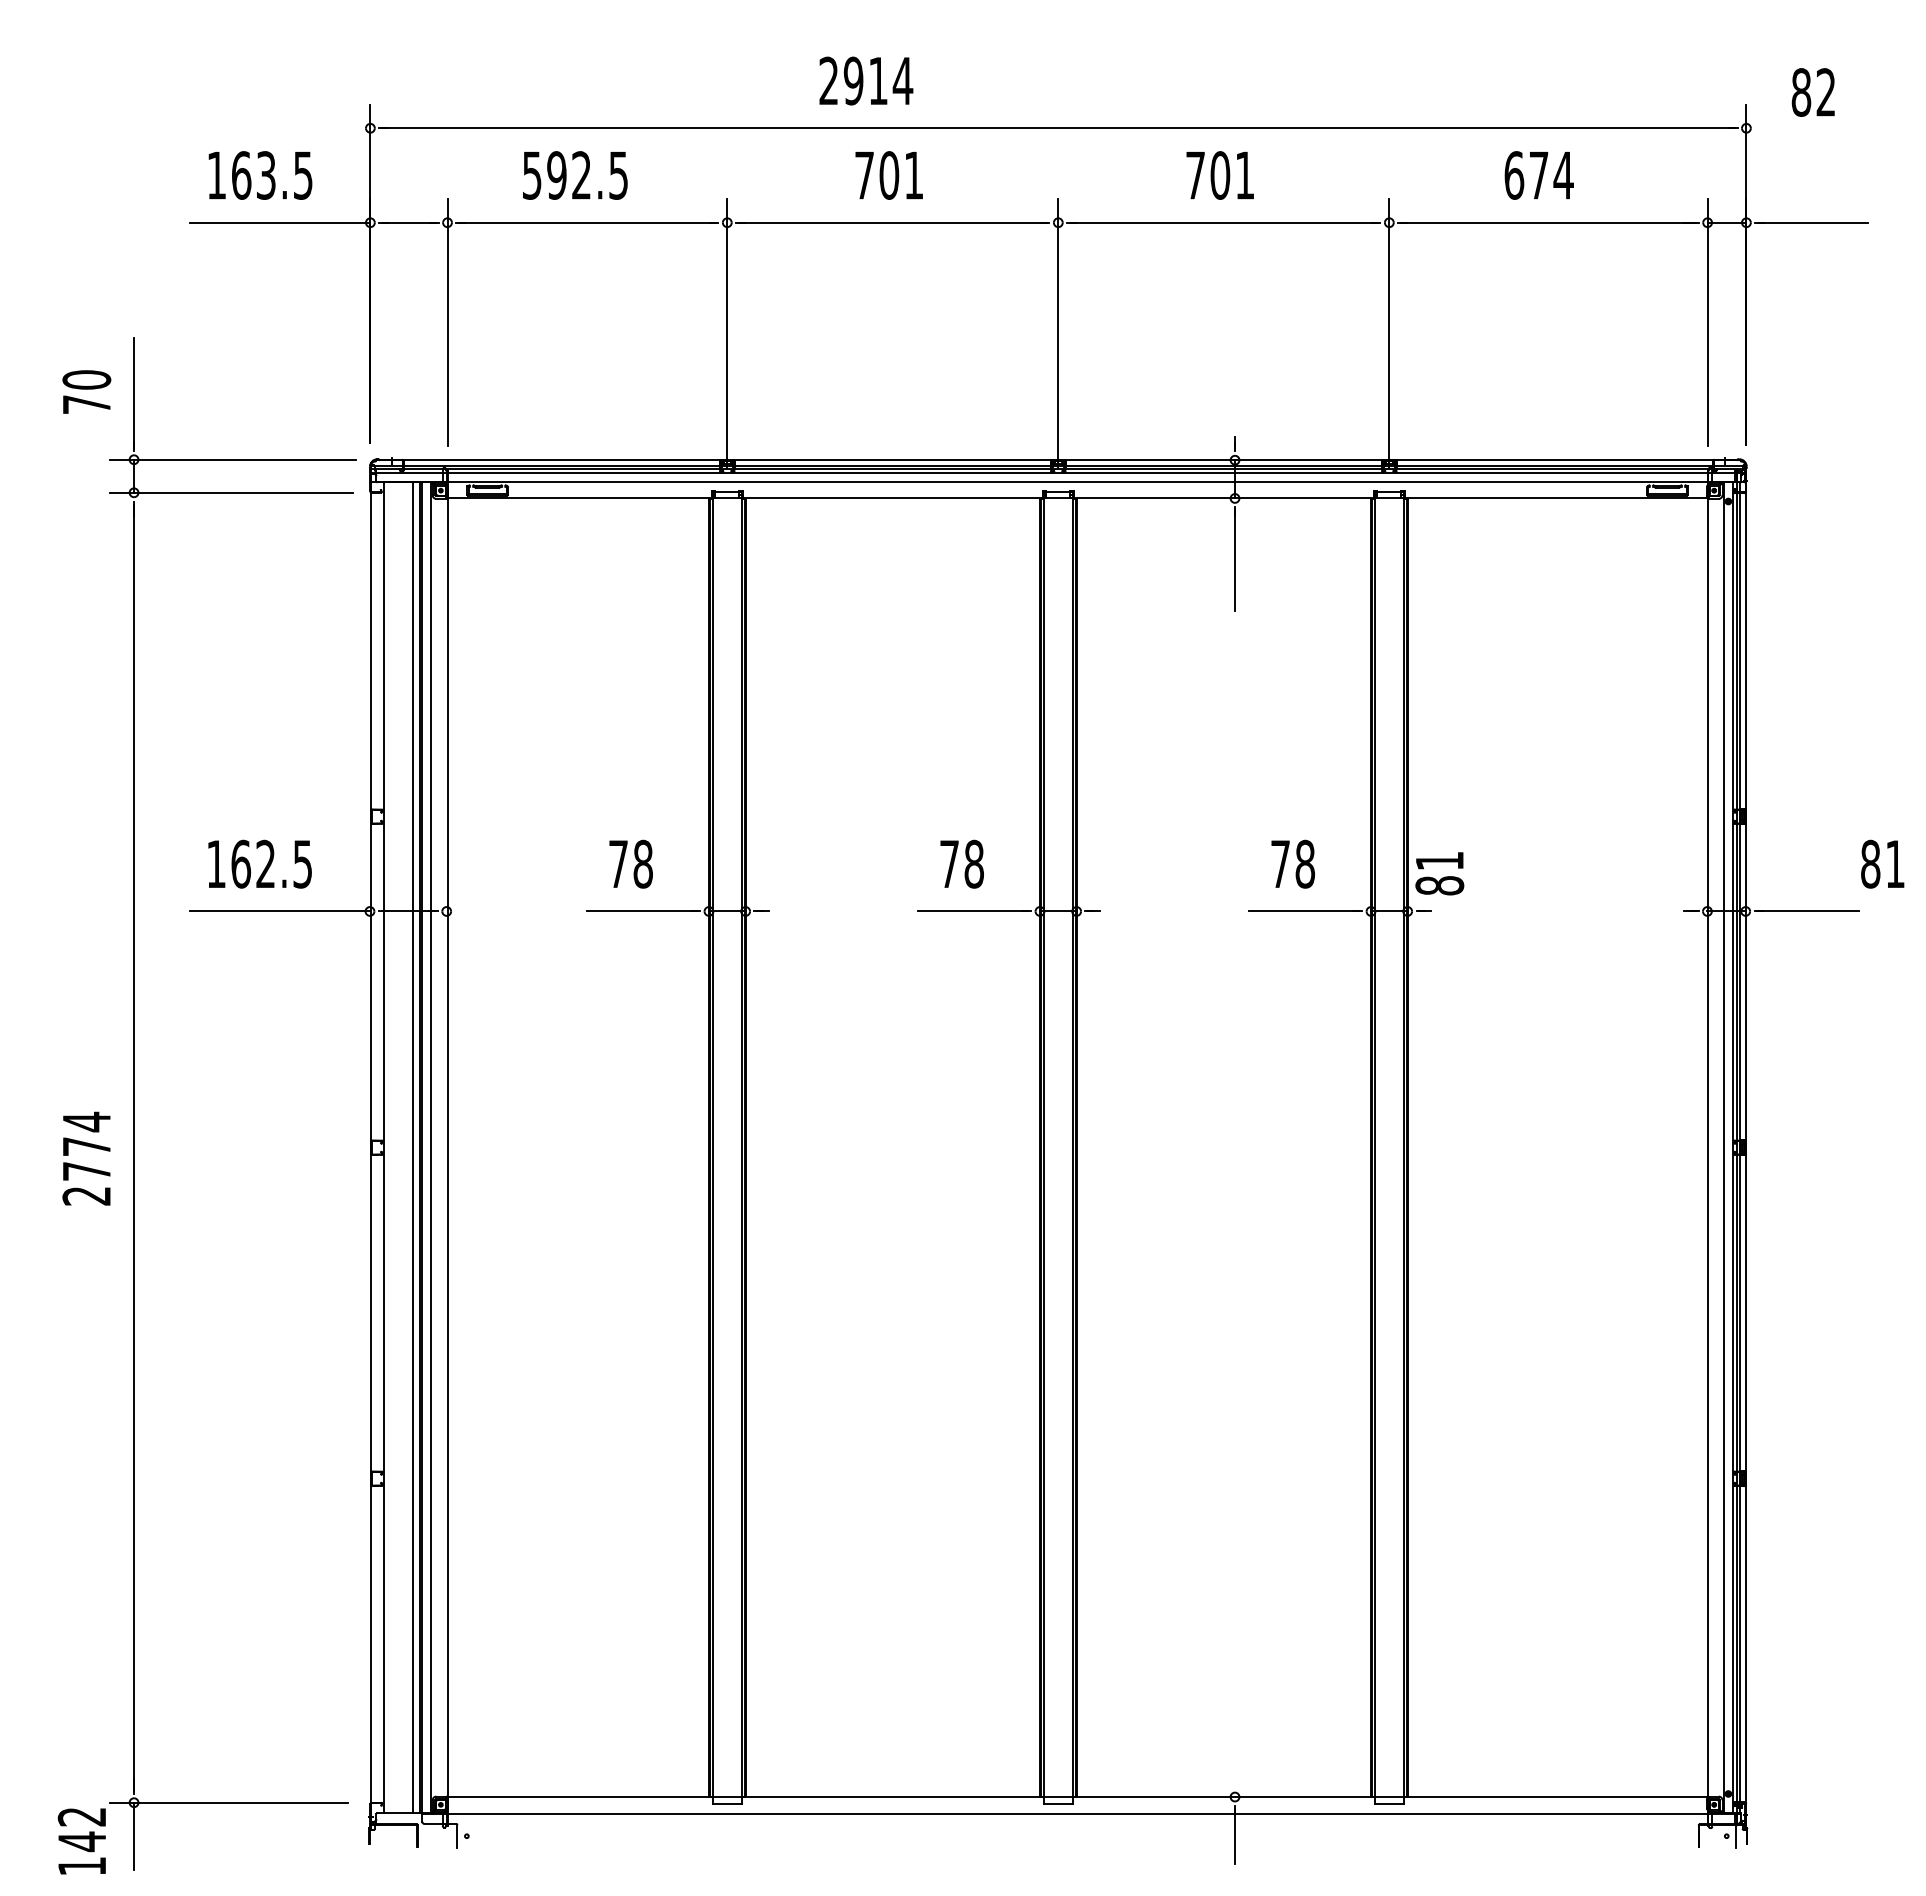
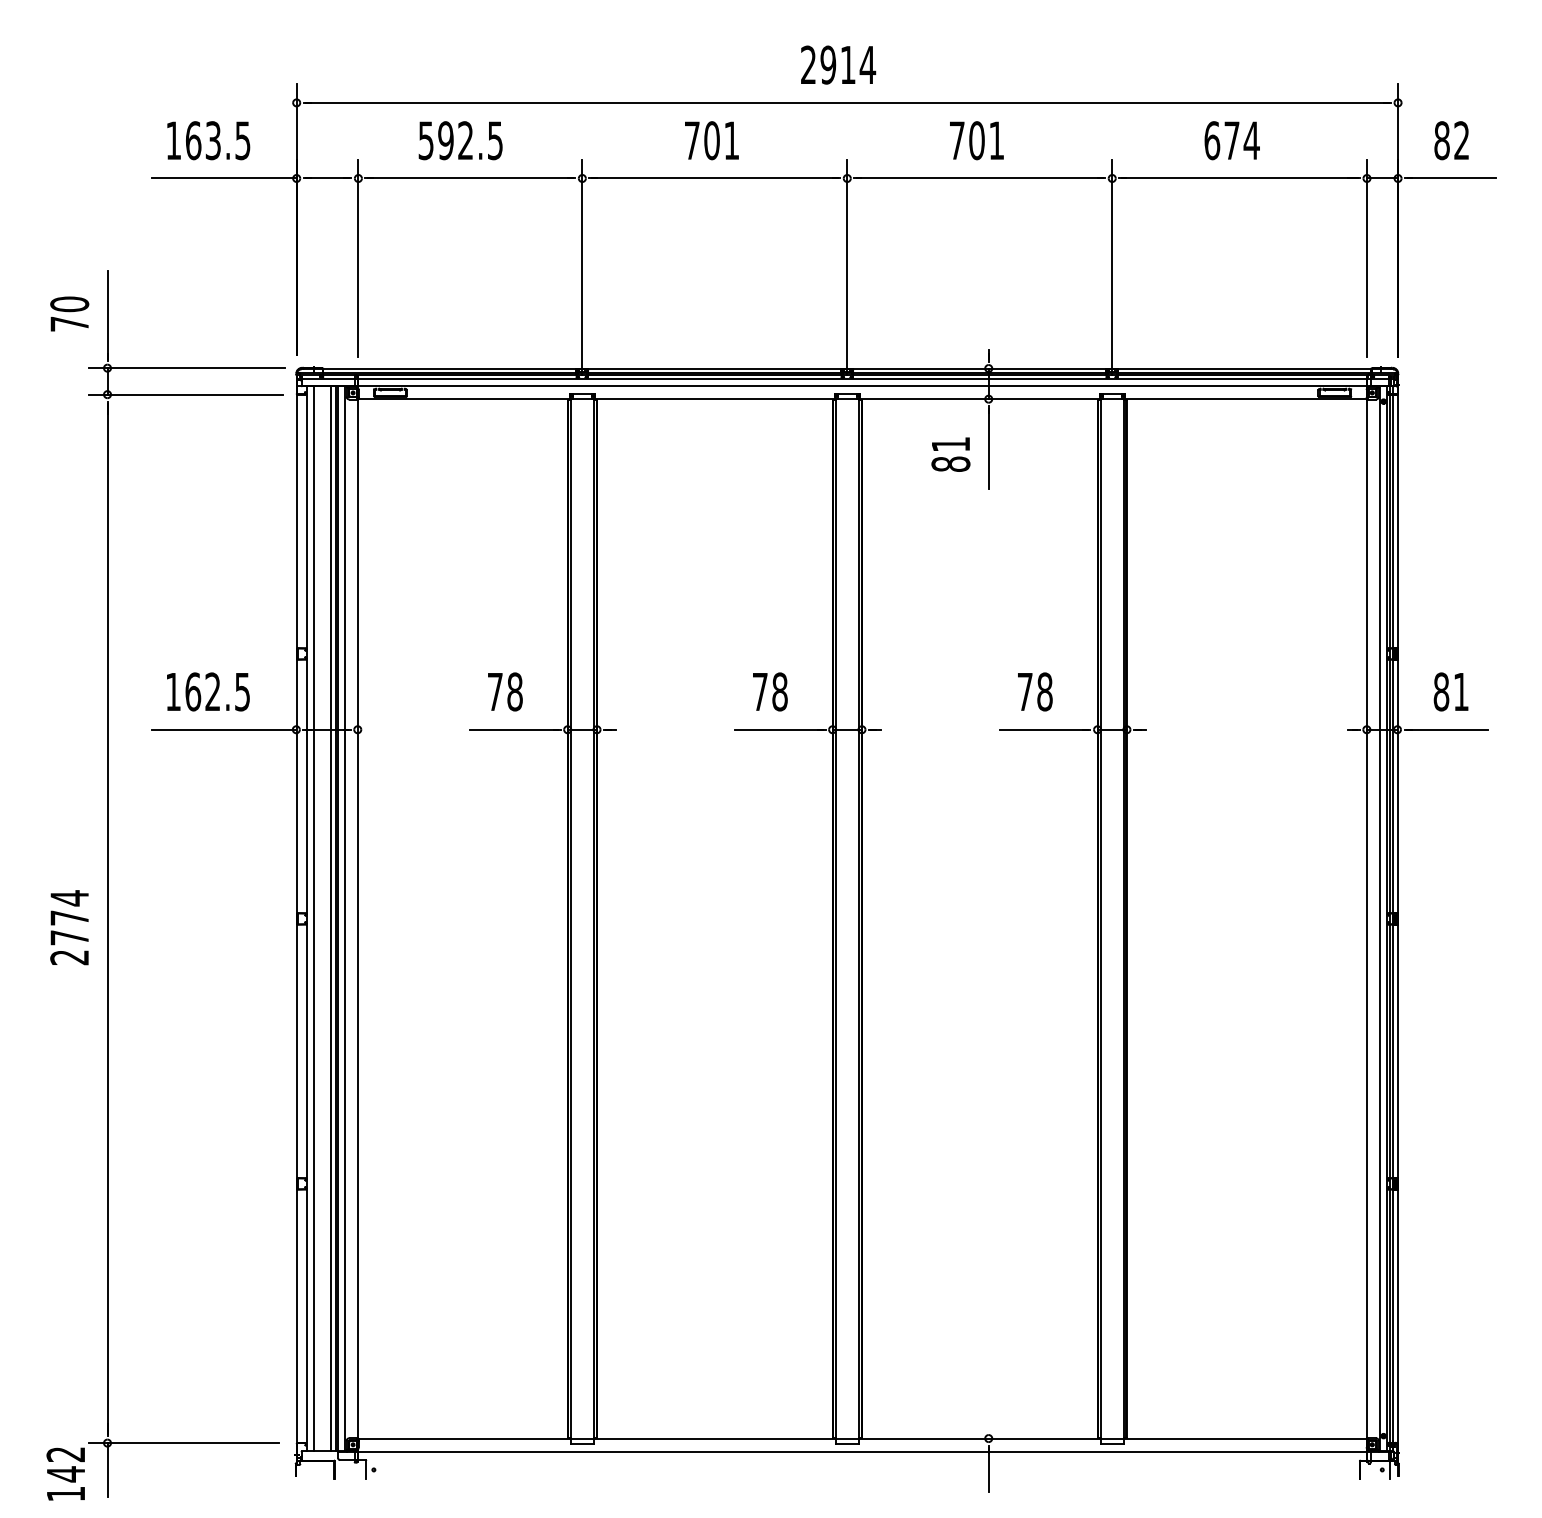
text: (866, 80) -> (838, 64), moved
text: (1812, 92) -> (1450, 140), moved
text: (1882, 863) -> (1450, 691), moved
text: (1439, 873) -> (950, 454), moved
line: (392, 1147) -> (314, 918), added

